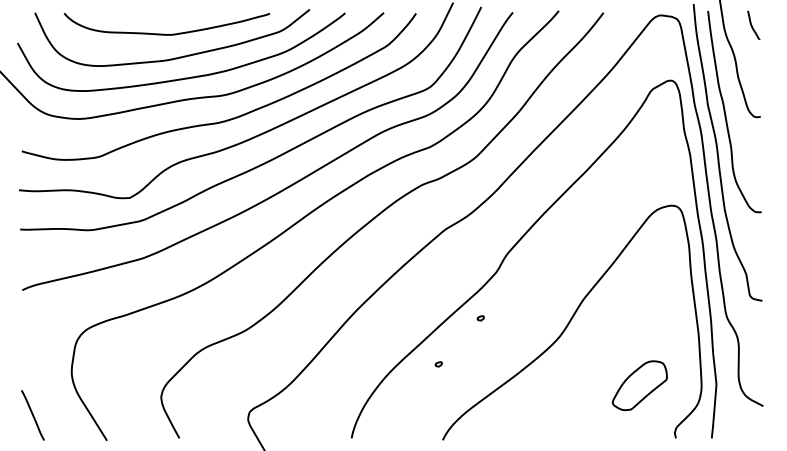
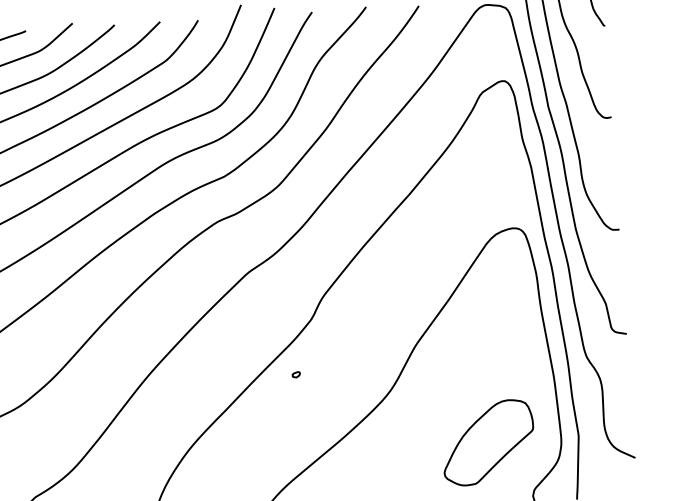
part: (438, 364) -> (249, 432), removed
part: (639, 385) -> (488, 442), size x1.43

